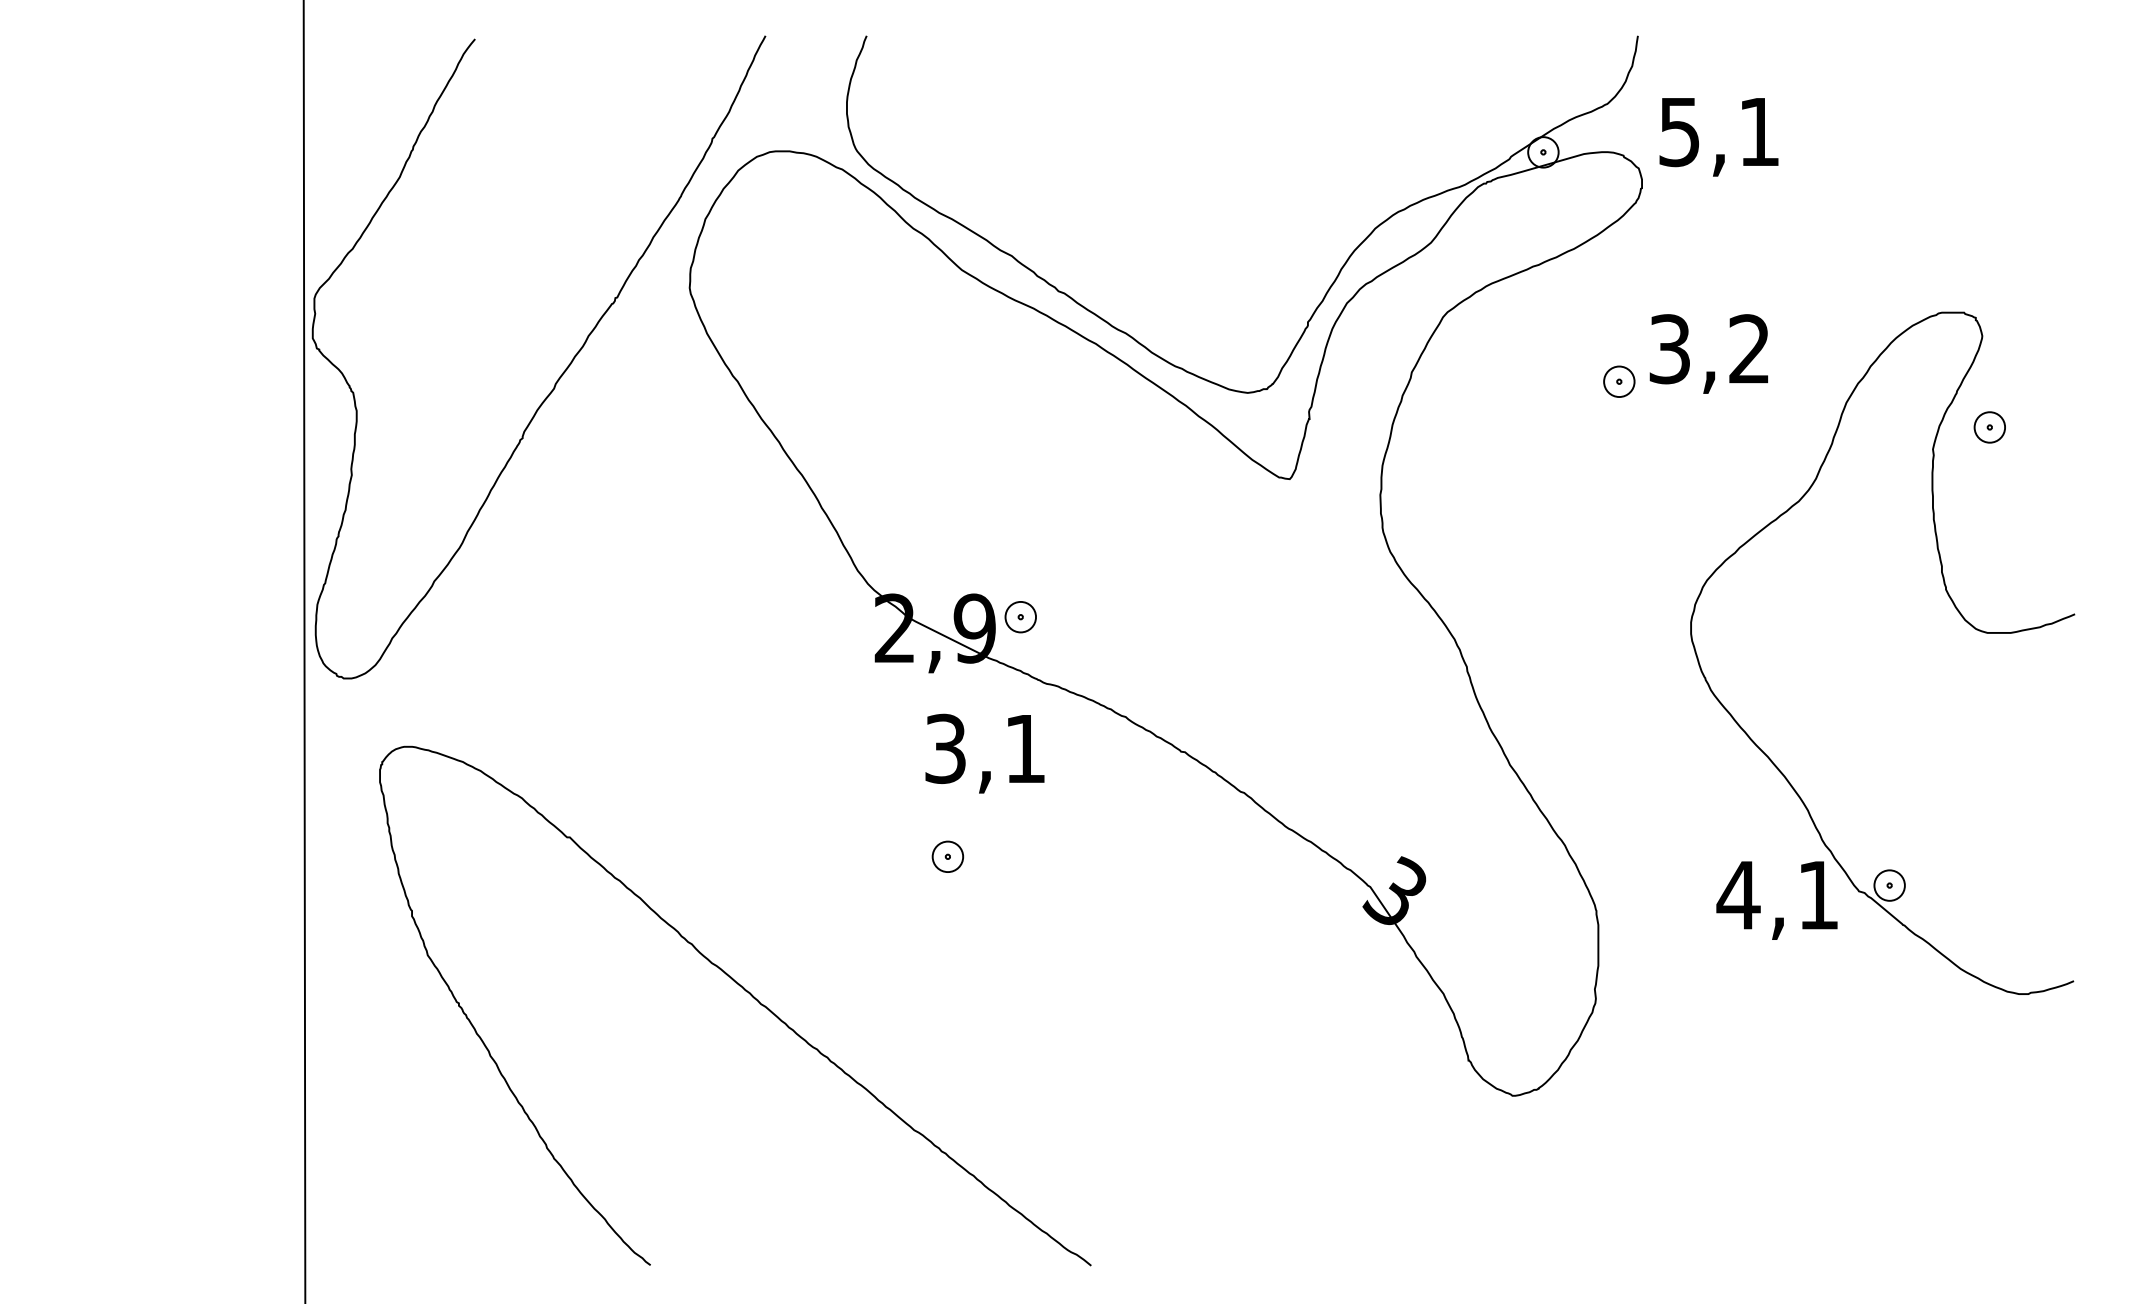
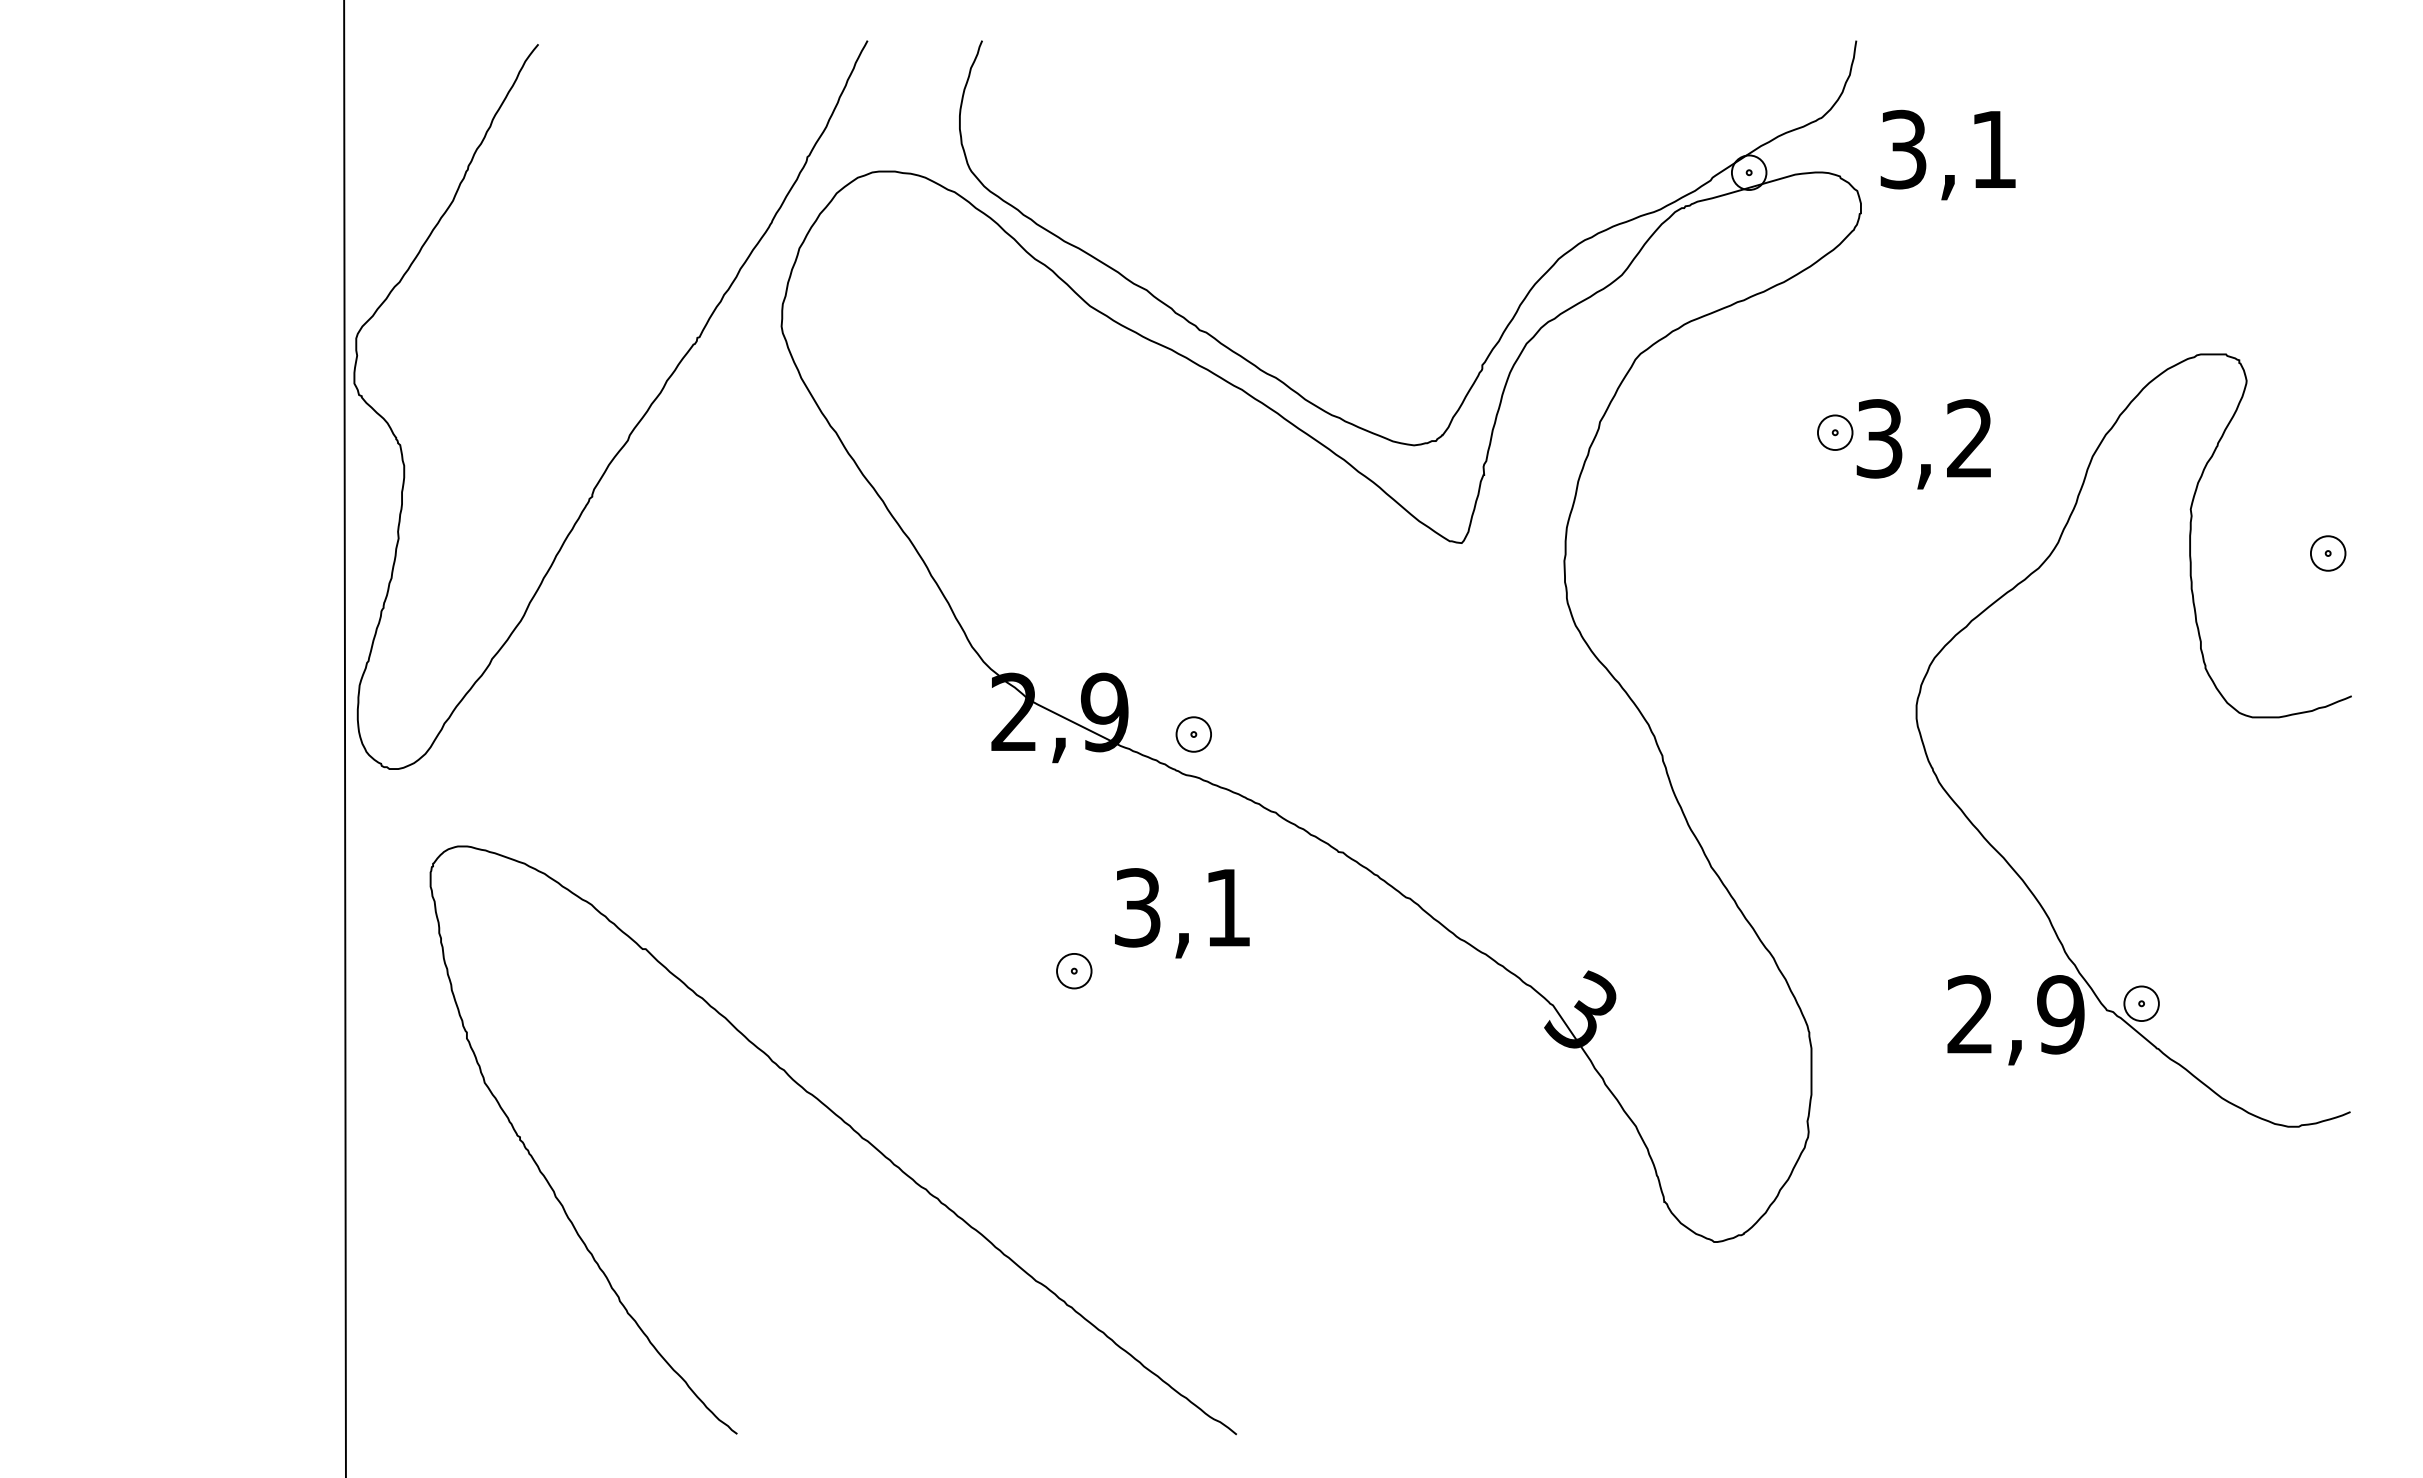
text: (1679, 131) -> (1903, 148), 5,1 -> 3,1
text: (1708, 354) -> (1923, 444), moved
part: (1990, 427) -> (2328, 553), moved
part: (1020, 617) -> (1193, 734), moved
text: (985, 753) -> (1182, 913), moved
text: (1777, 895) -> (2014, 1014), 4,1 -> 2,9

